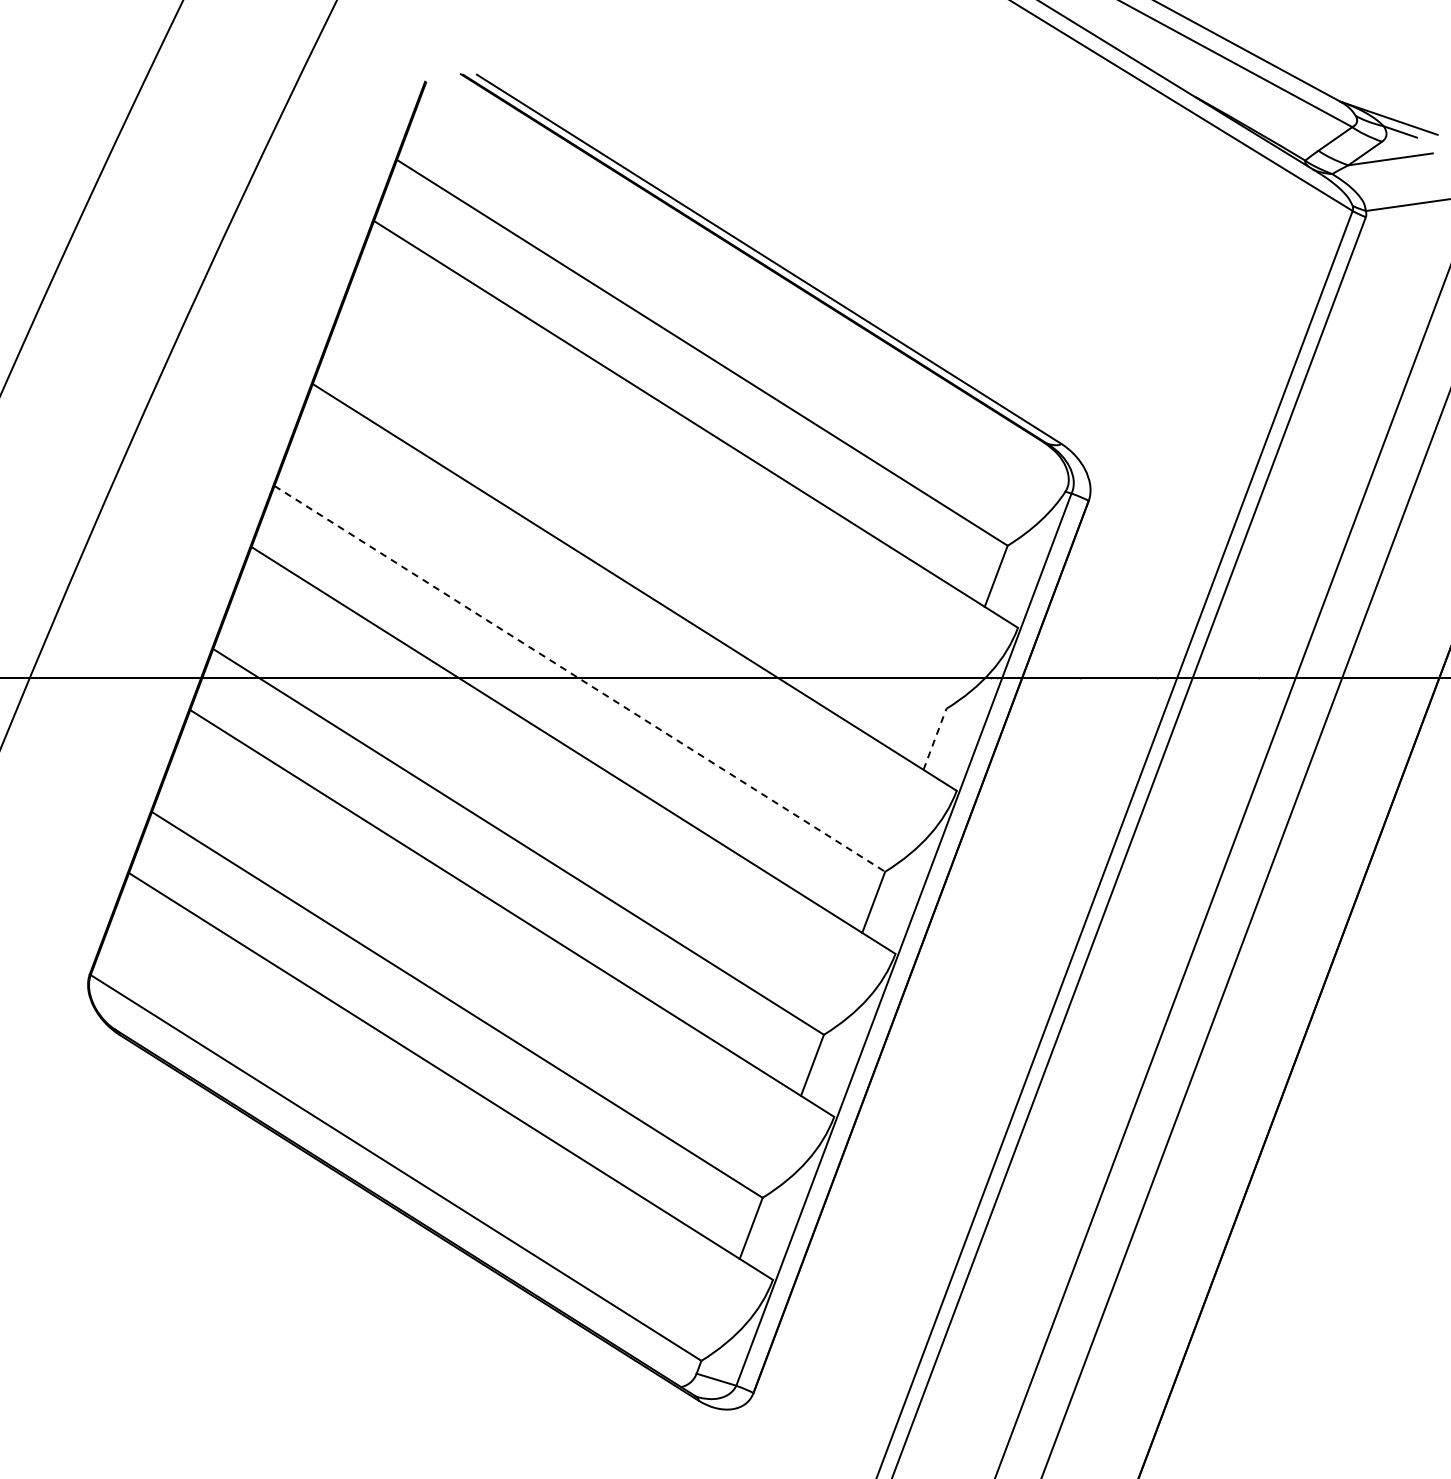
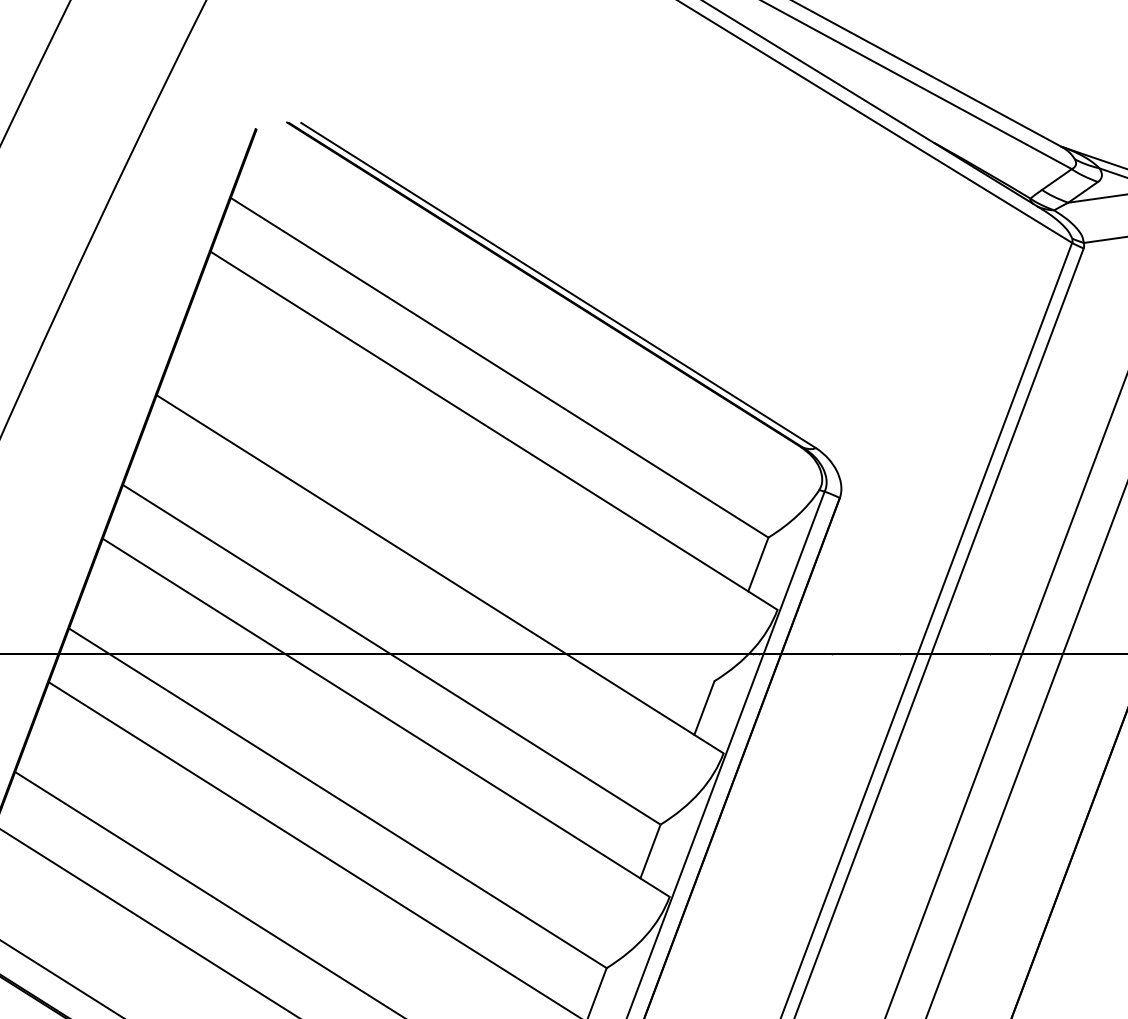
line: (580, 679) -> (392, 655), dashed -> solid
line: (934, 739) -> (704, 708), dashed -> solid

